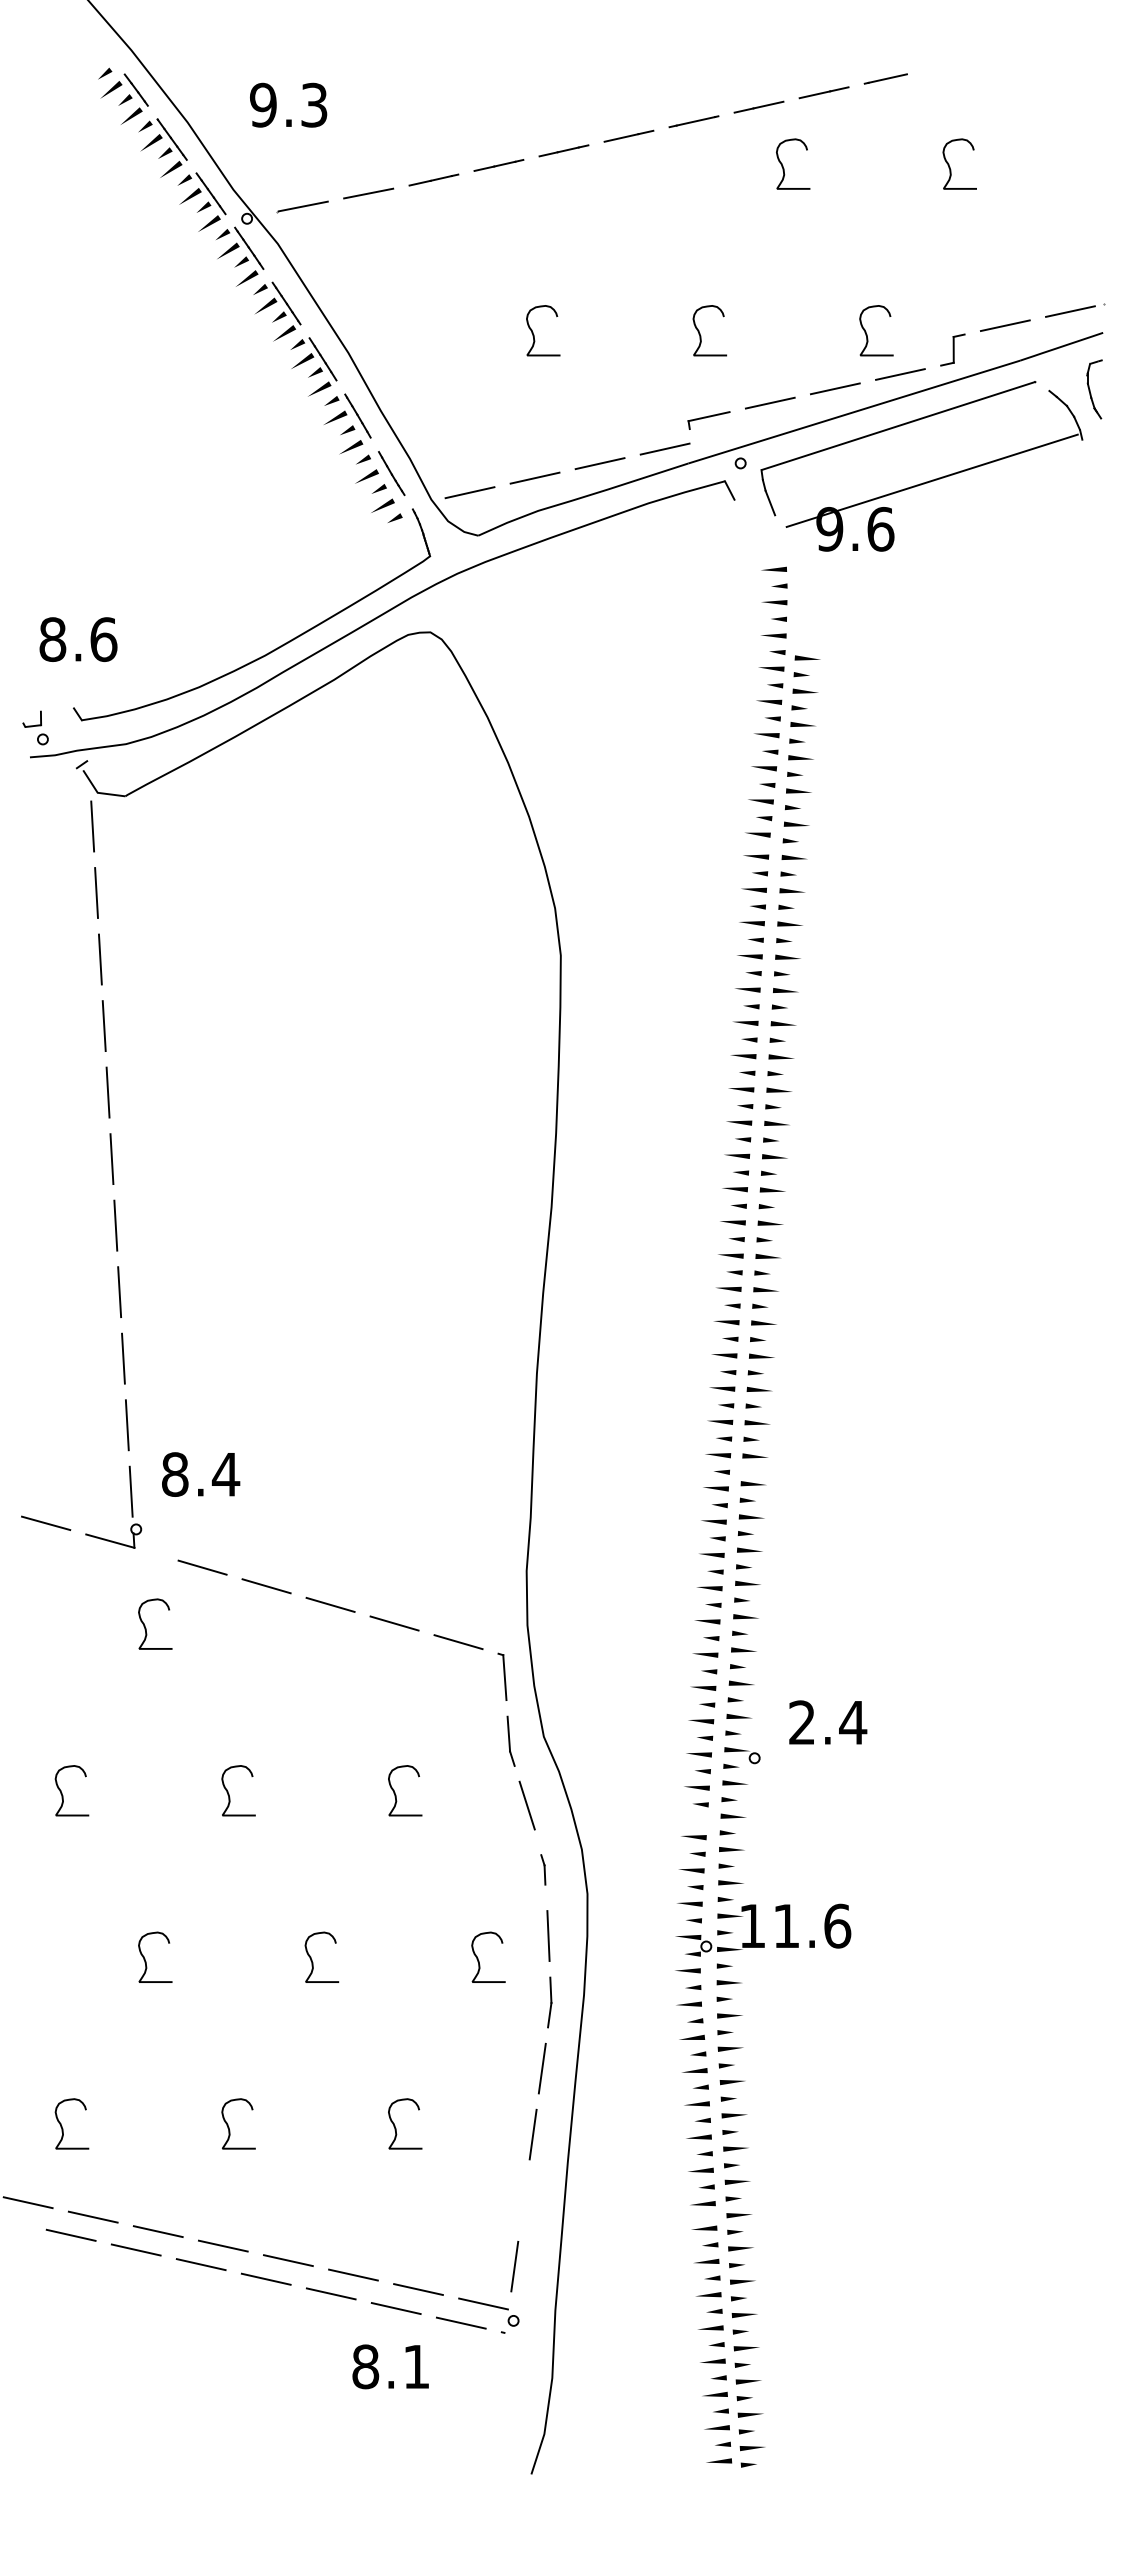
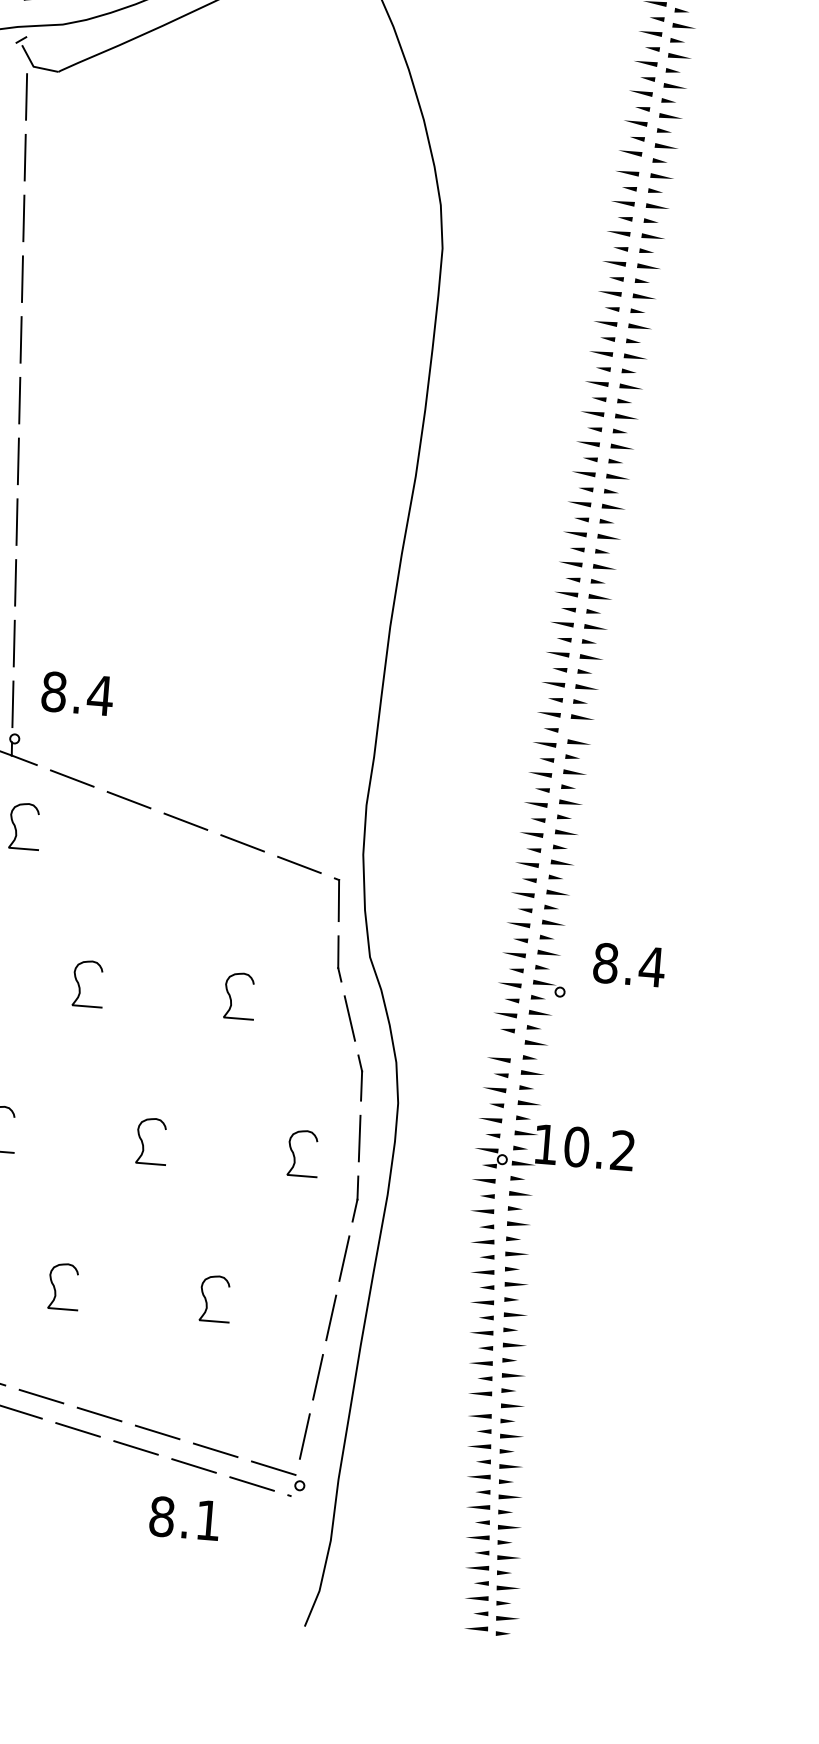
line: (148, 1551) -> (24, 759), added
text: (802, 1722) -> (606, 963), 2.4 -> 8.4
part: (543, 1869) -> (359, 1077), size x1.67
text: (812, 1925) -> (600, 1148), 11.6 -> 10.2
line: (523, 2200) -> (317, 1377), added

